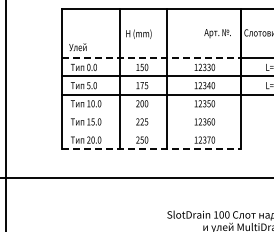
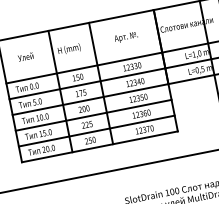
text: (217, 33) -> (126, 37), moved
text: (77, 47) -> (25, 57), moved
line: (151, 58) -> (84, 68), dashed -> solid
line: (151, 112) -> (93, 115), added
line: (151, 130) -> (96, 130), added
line: (151, 149) -> (100, 147), dashed -> solid

